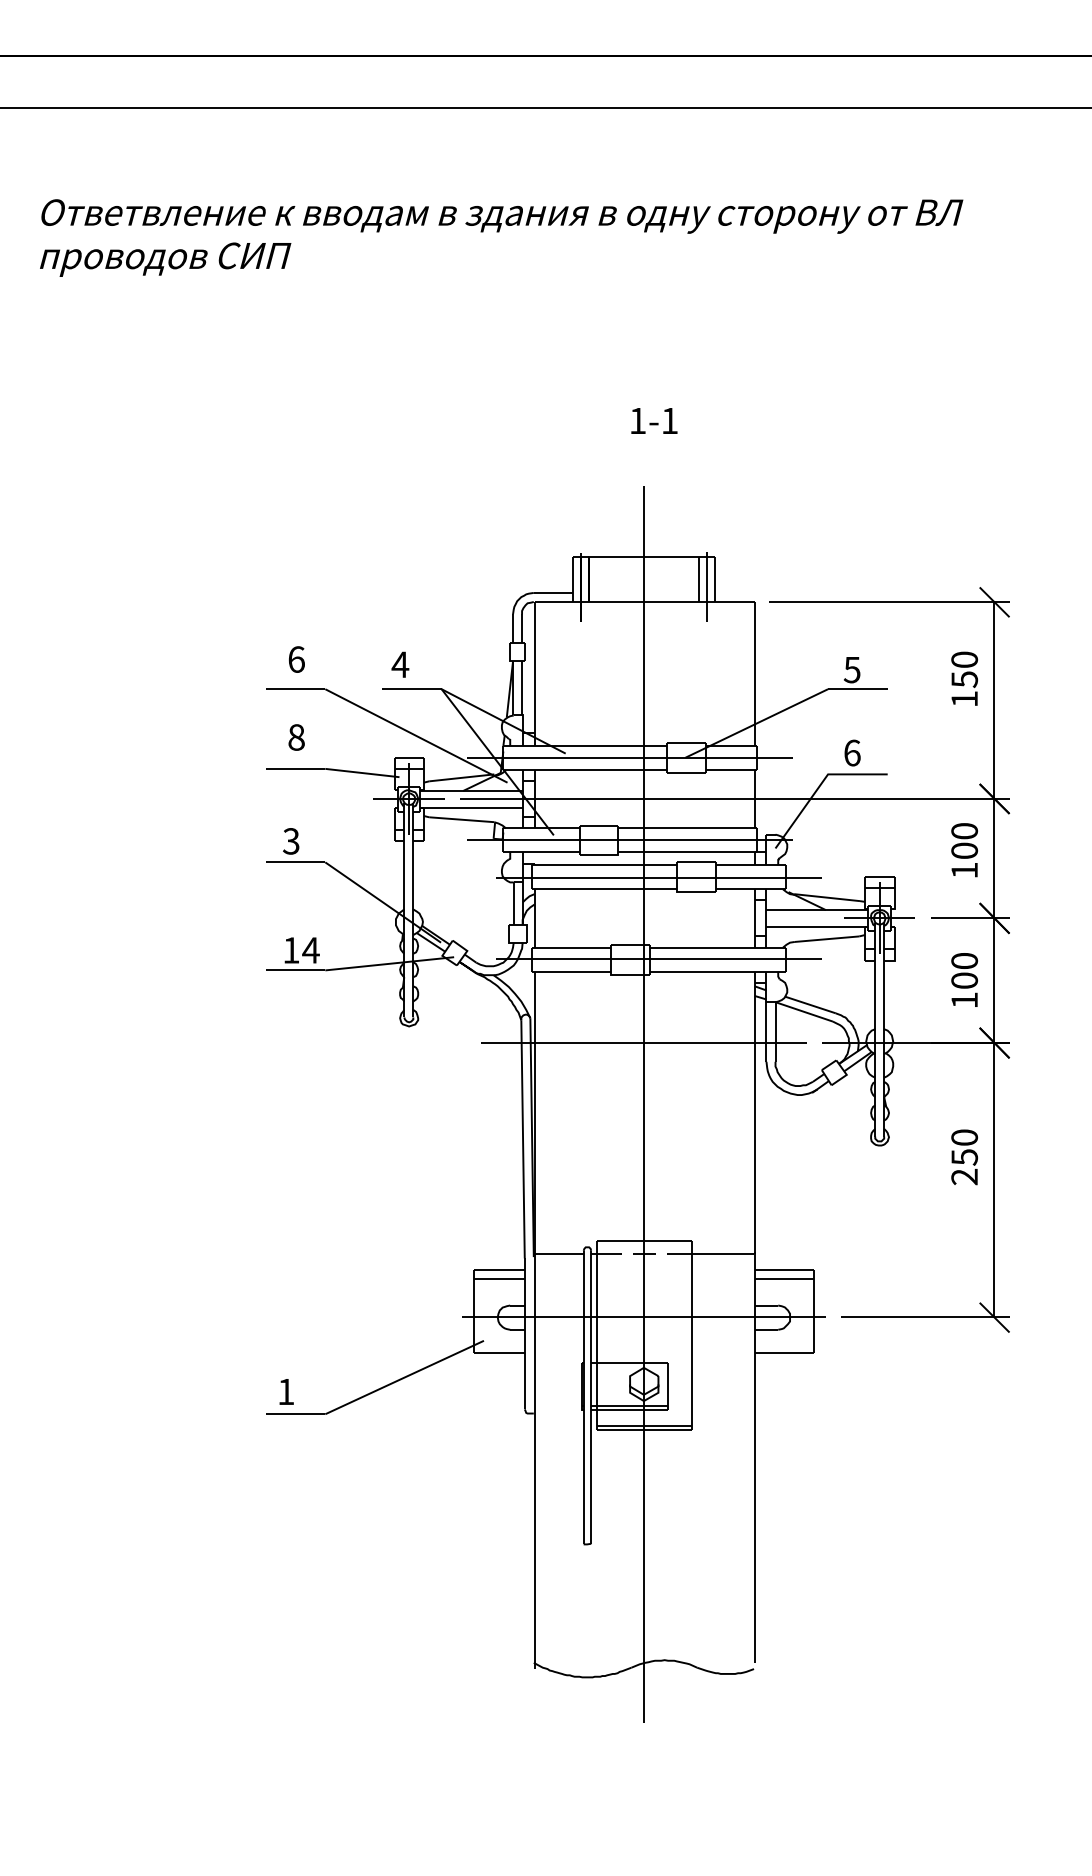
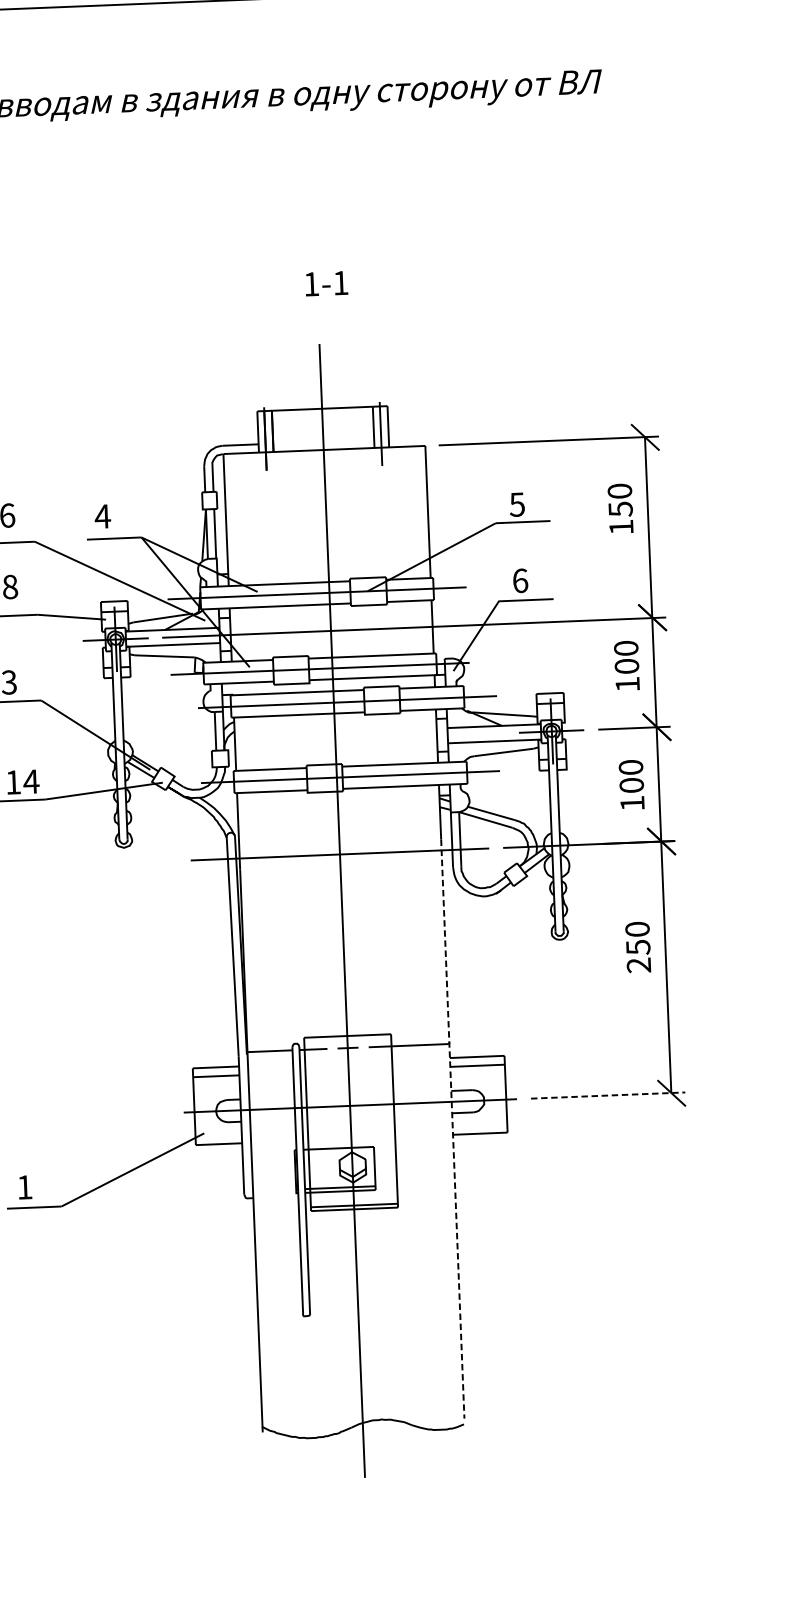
line: (925, 1317) -> (608, 1095), solid -> dashed
line: (754, 1347) -> (452, 1129), solid -> dashed

